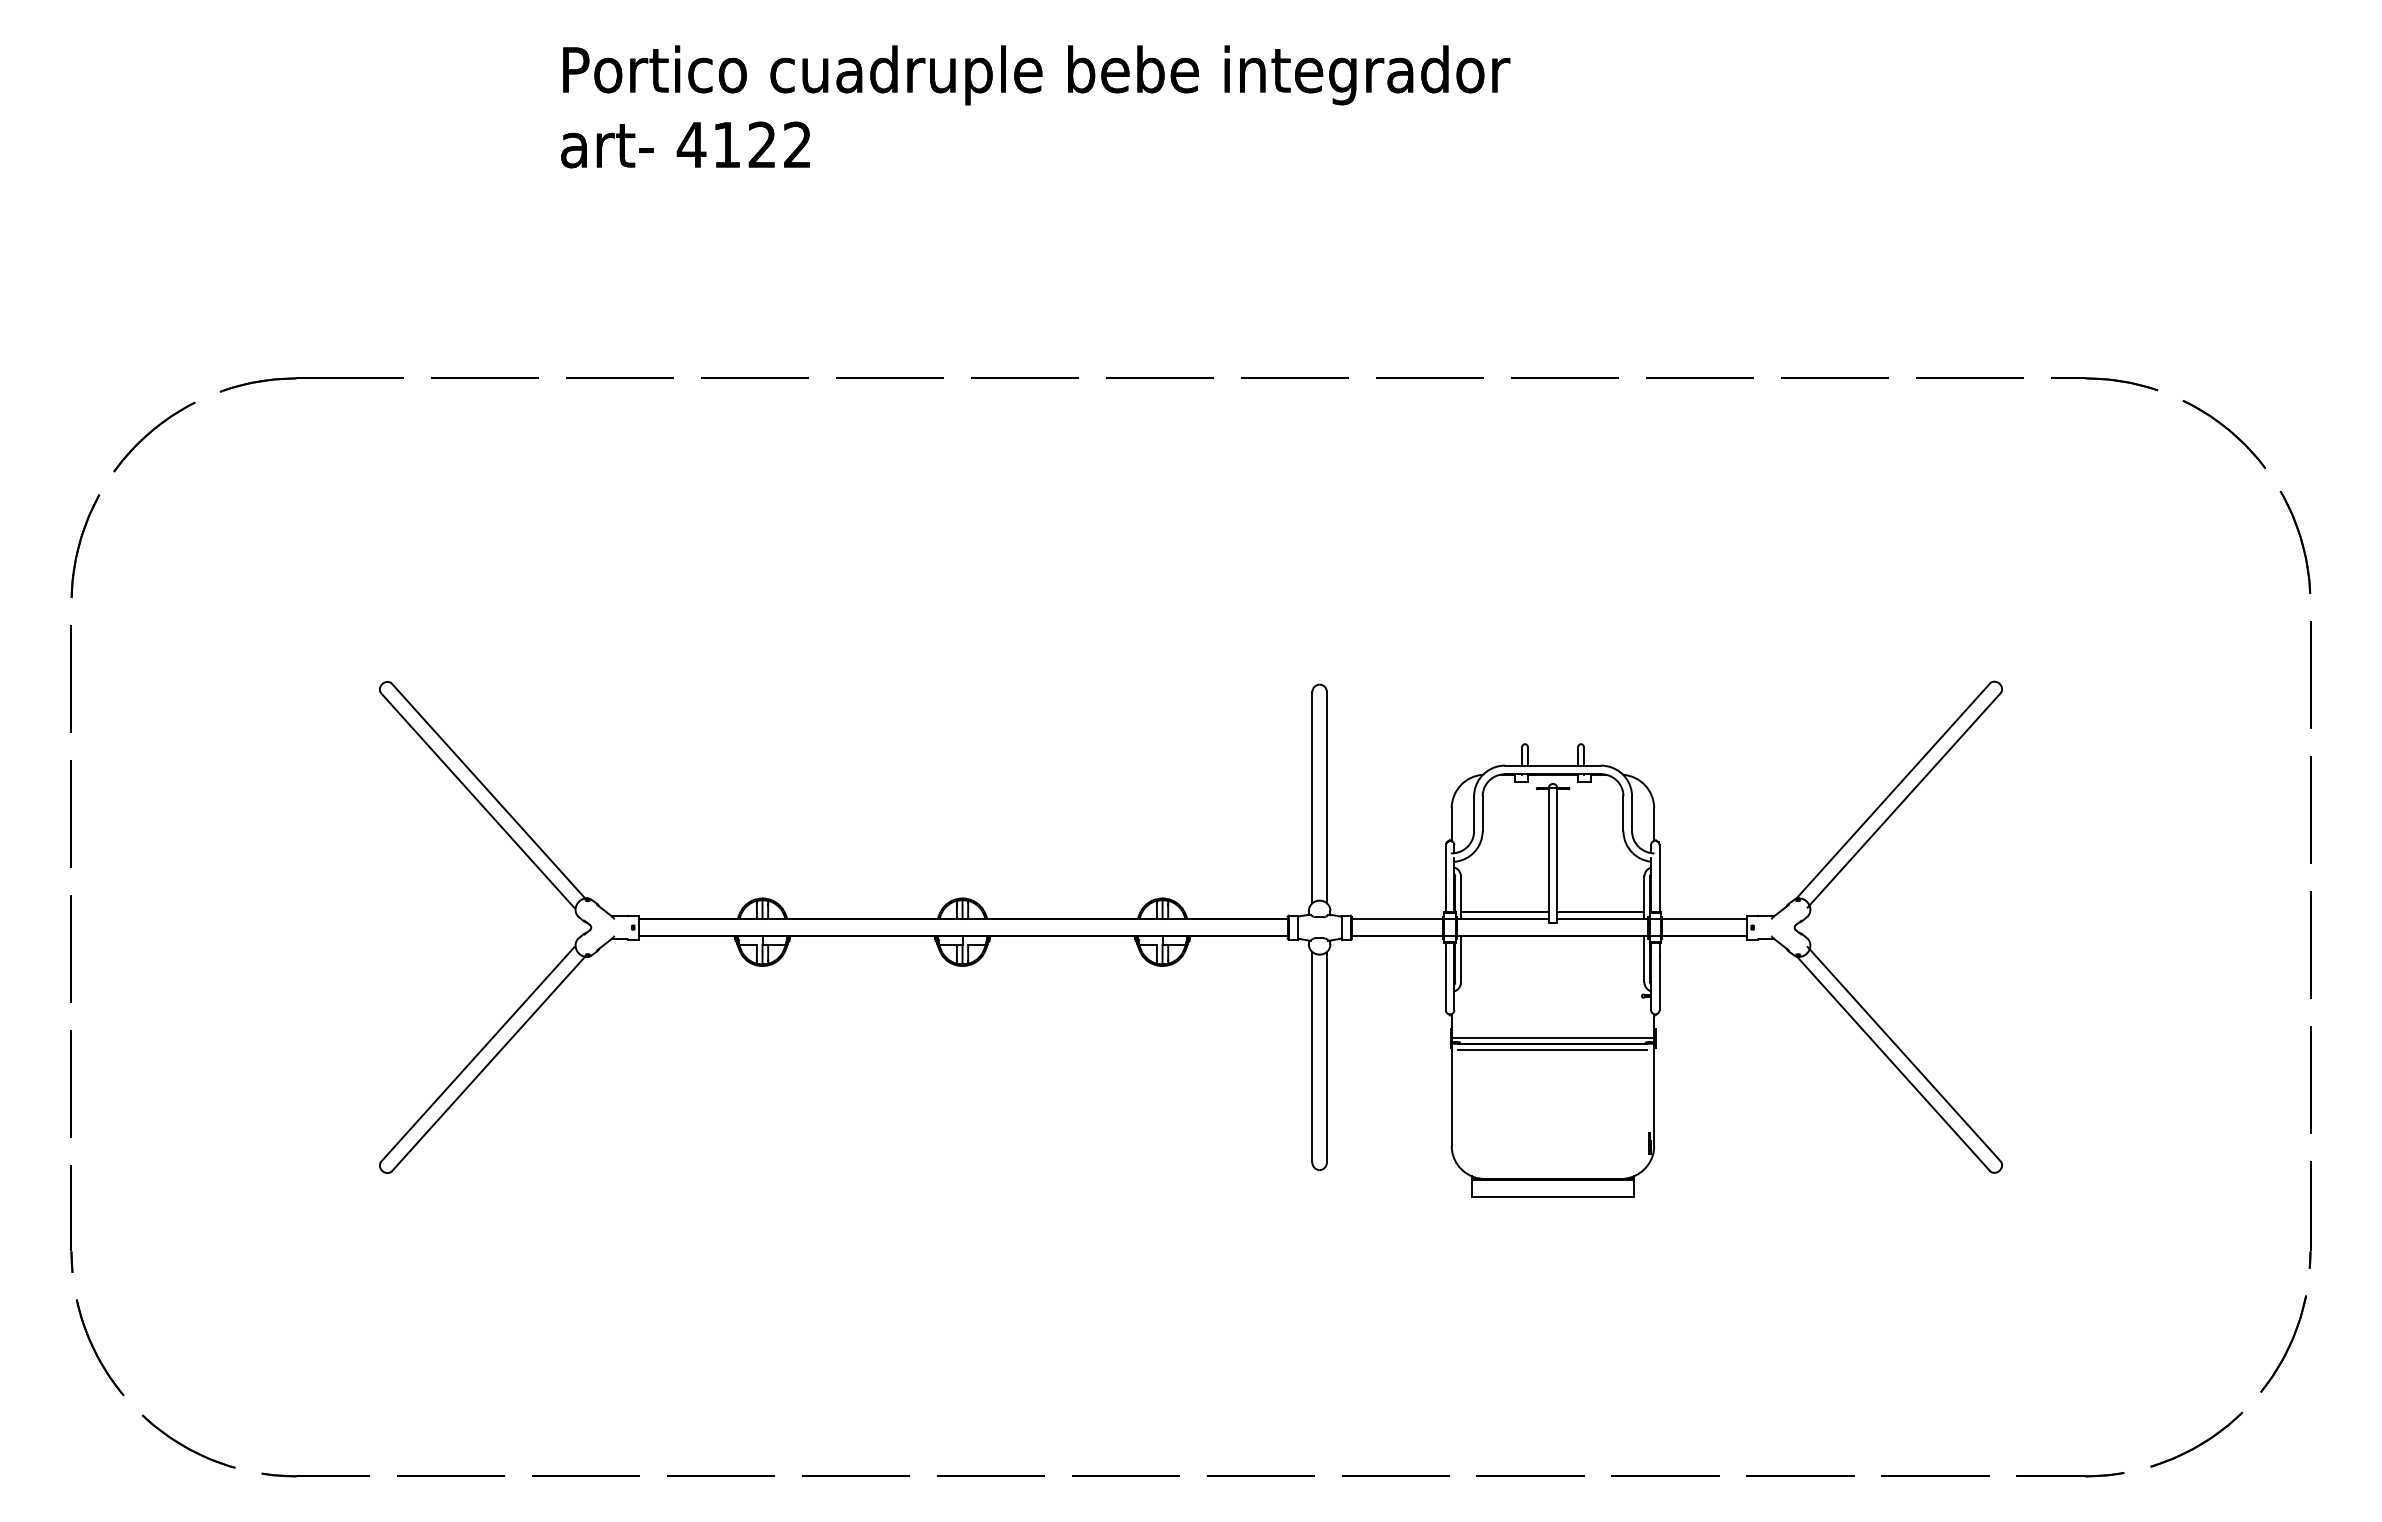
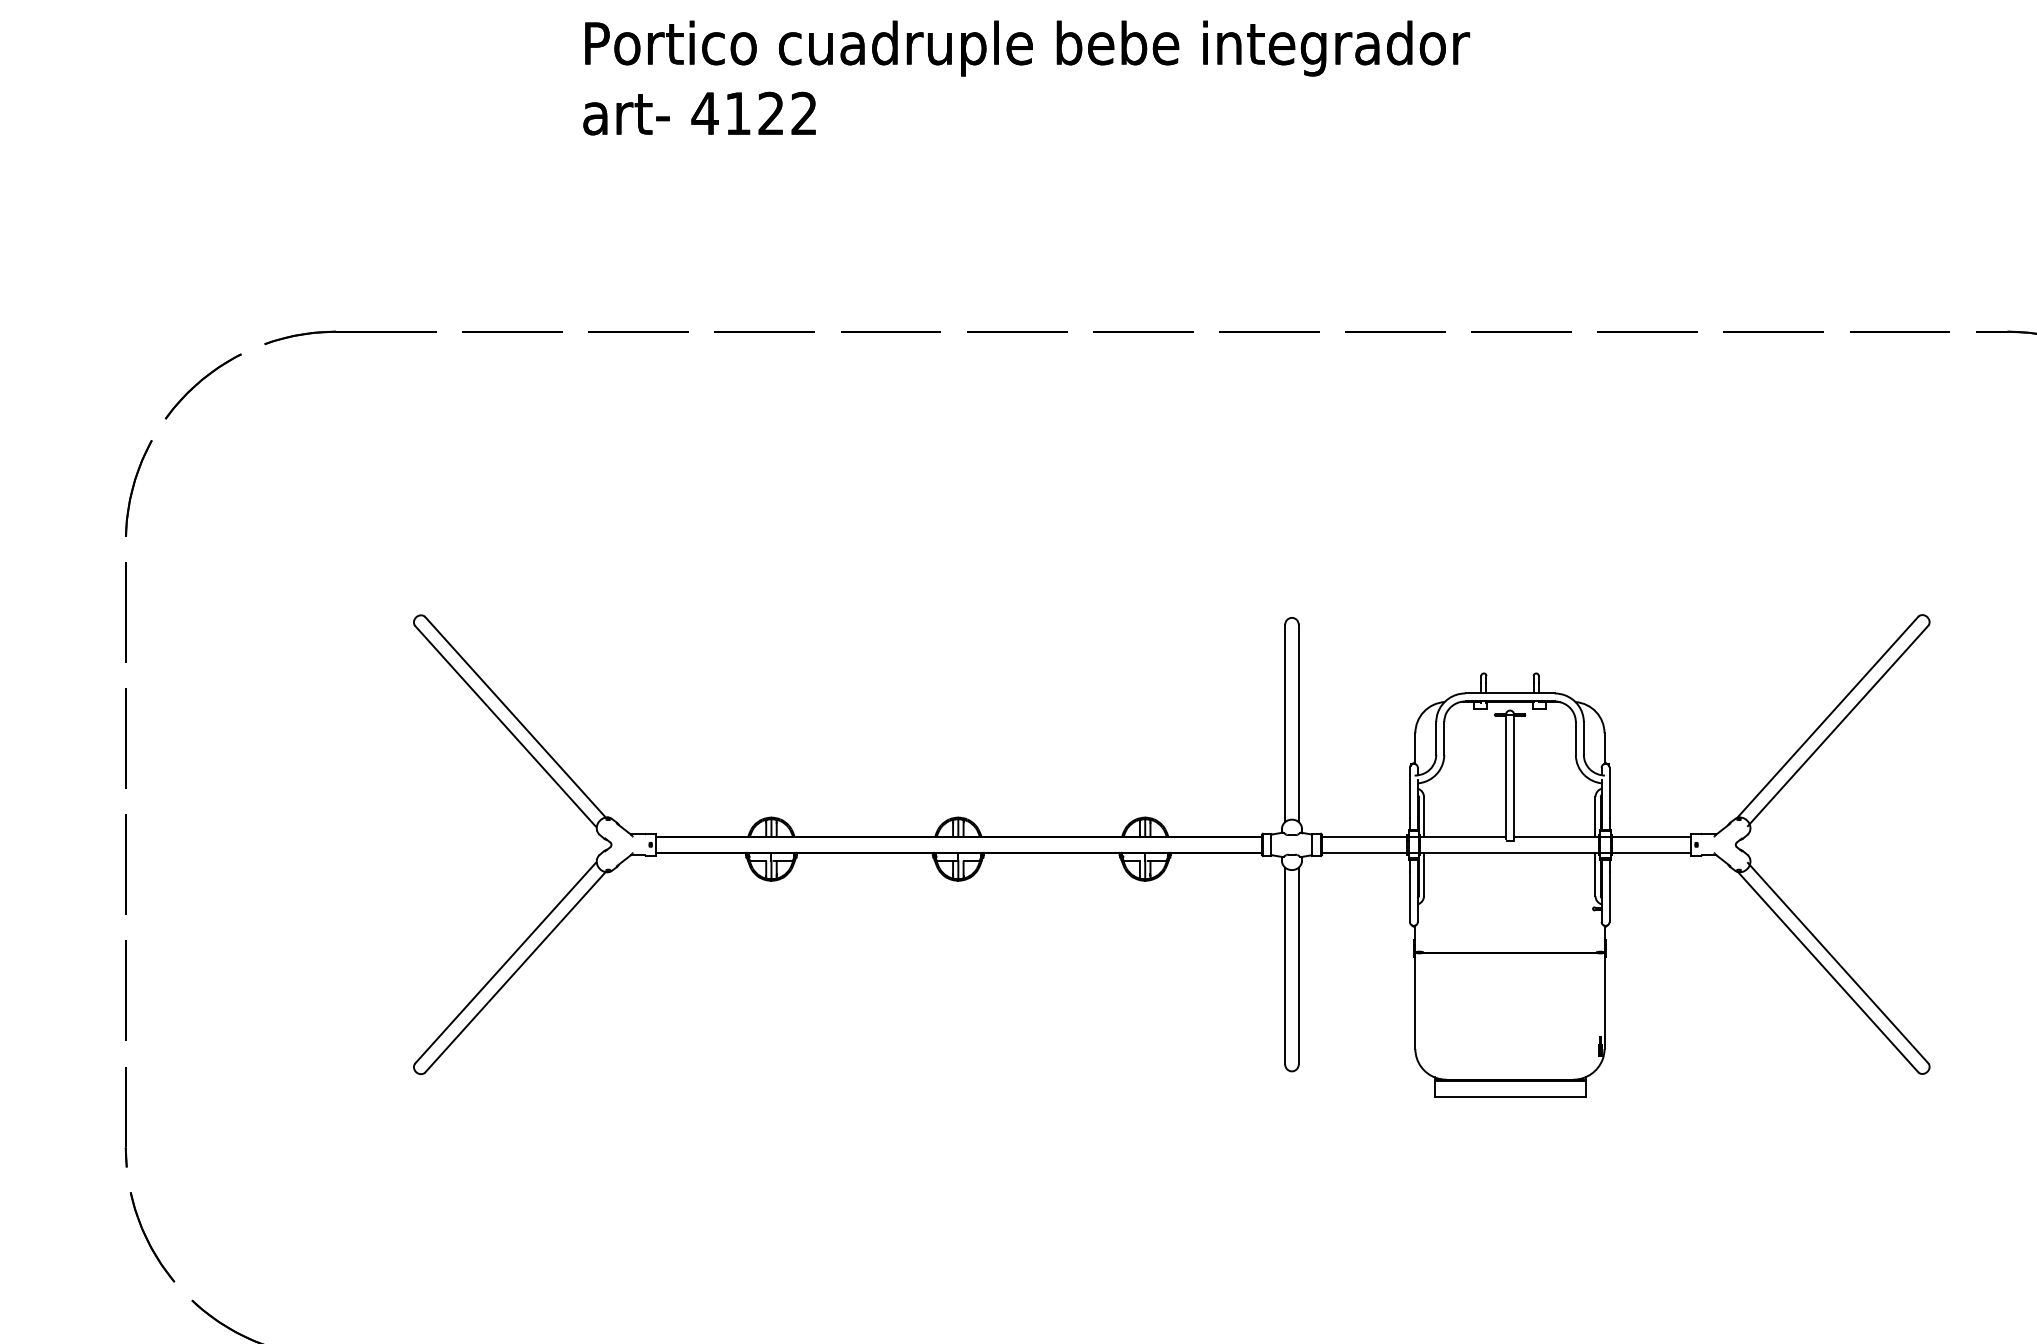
line: (1504, 911) -> (1464, 829), removed
line: (1600, 911) -> (1554, 829), removed
line: (1552, 1037) -> (1509, 947), removed
line: (1552, 1050) -> (1509, 959), removed

